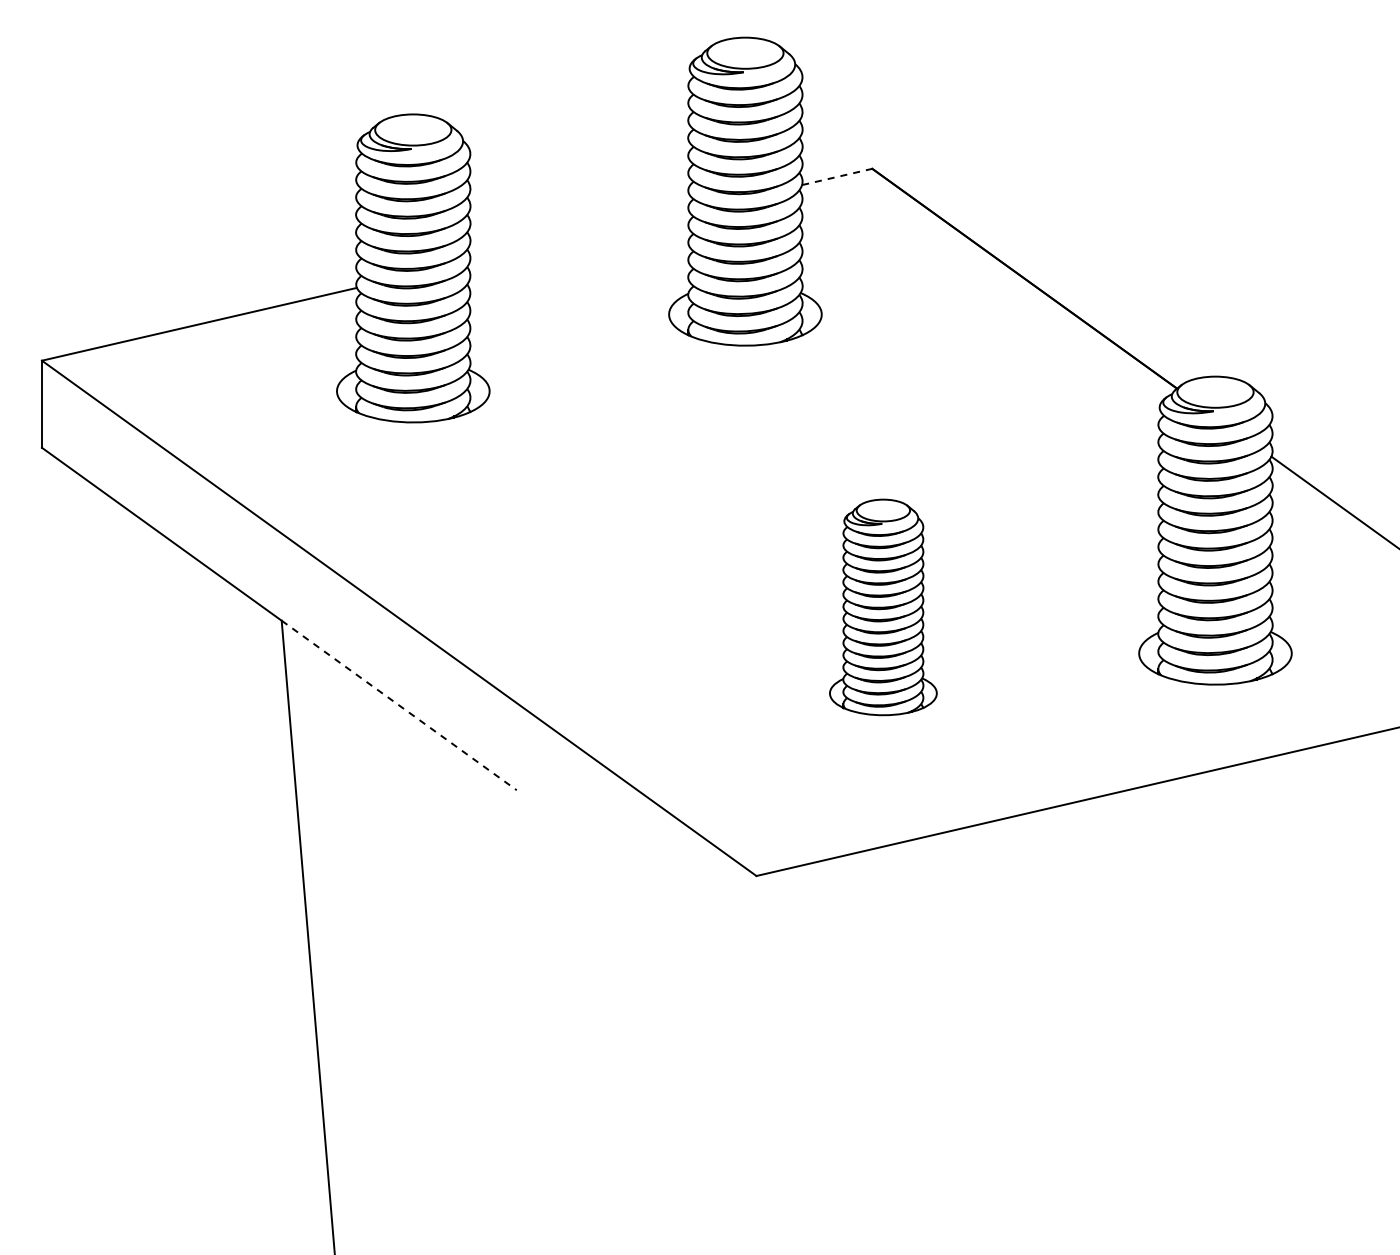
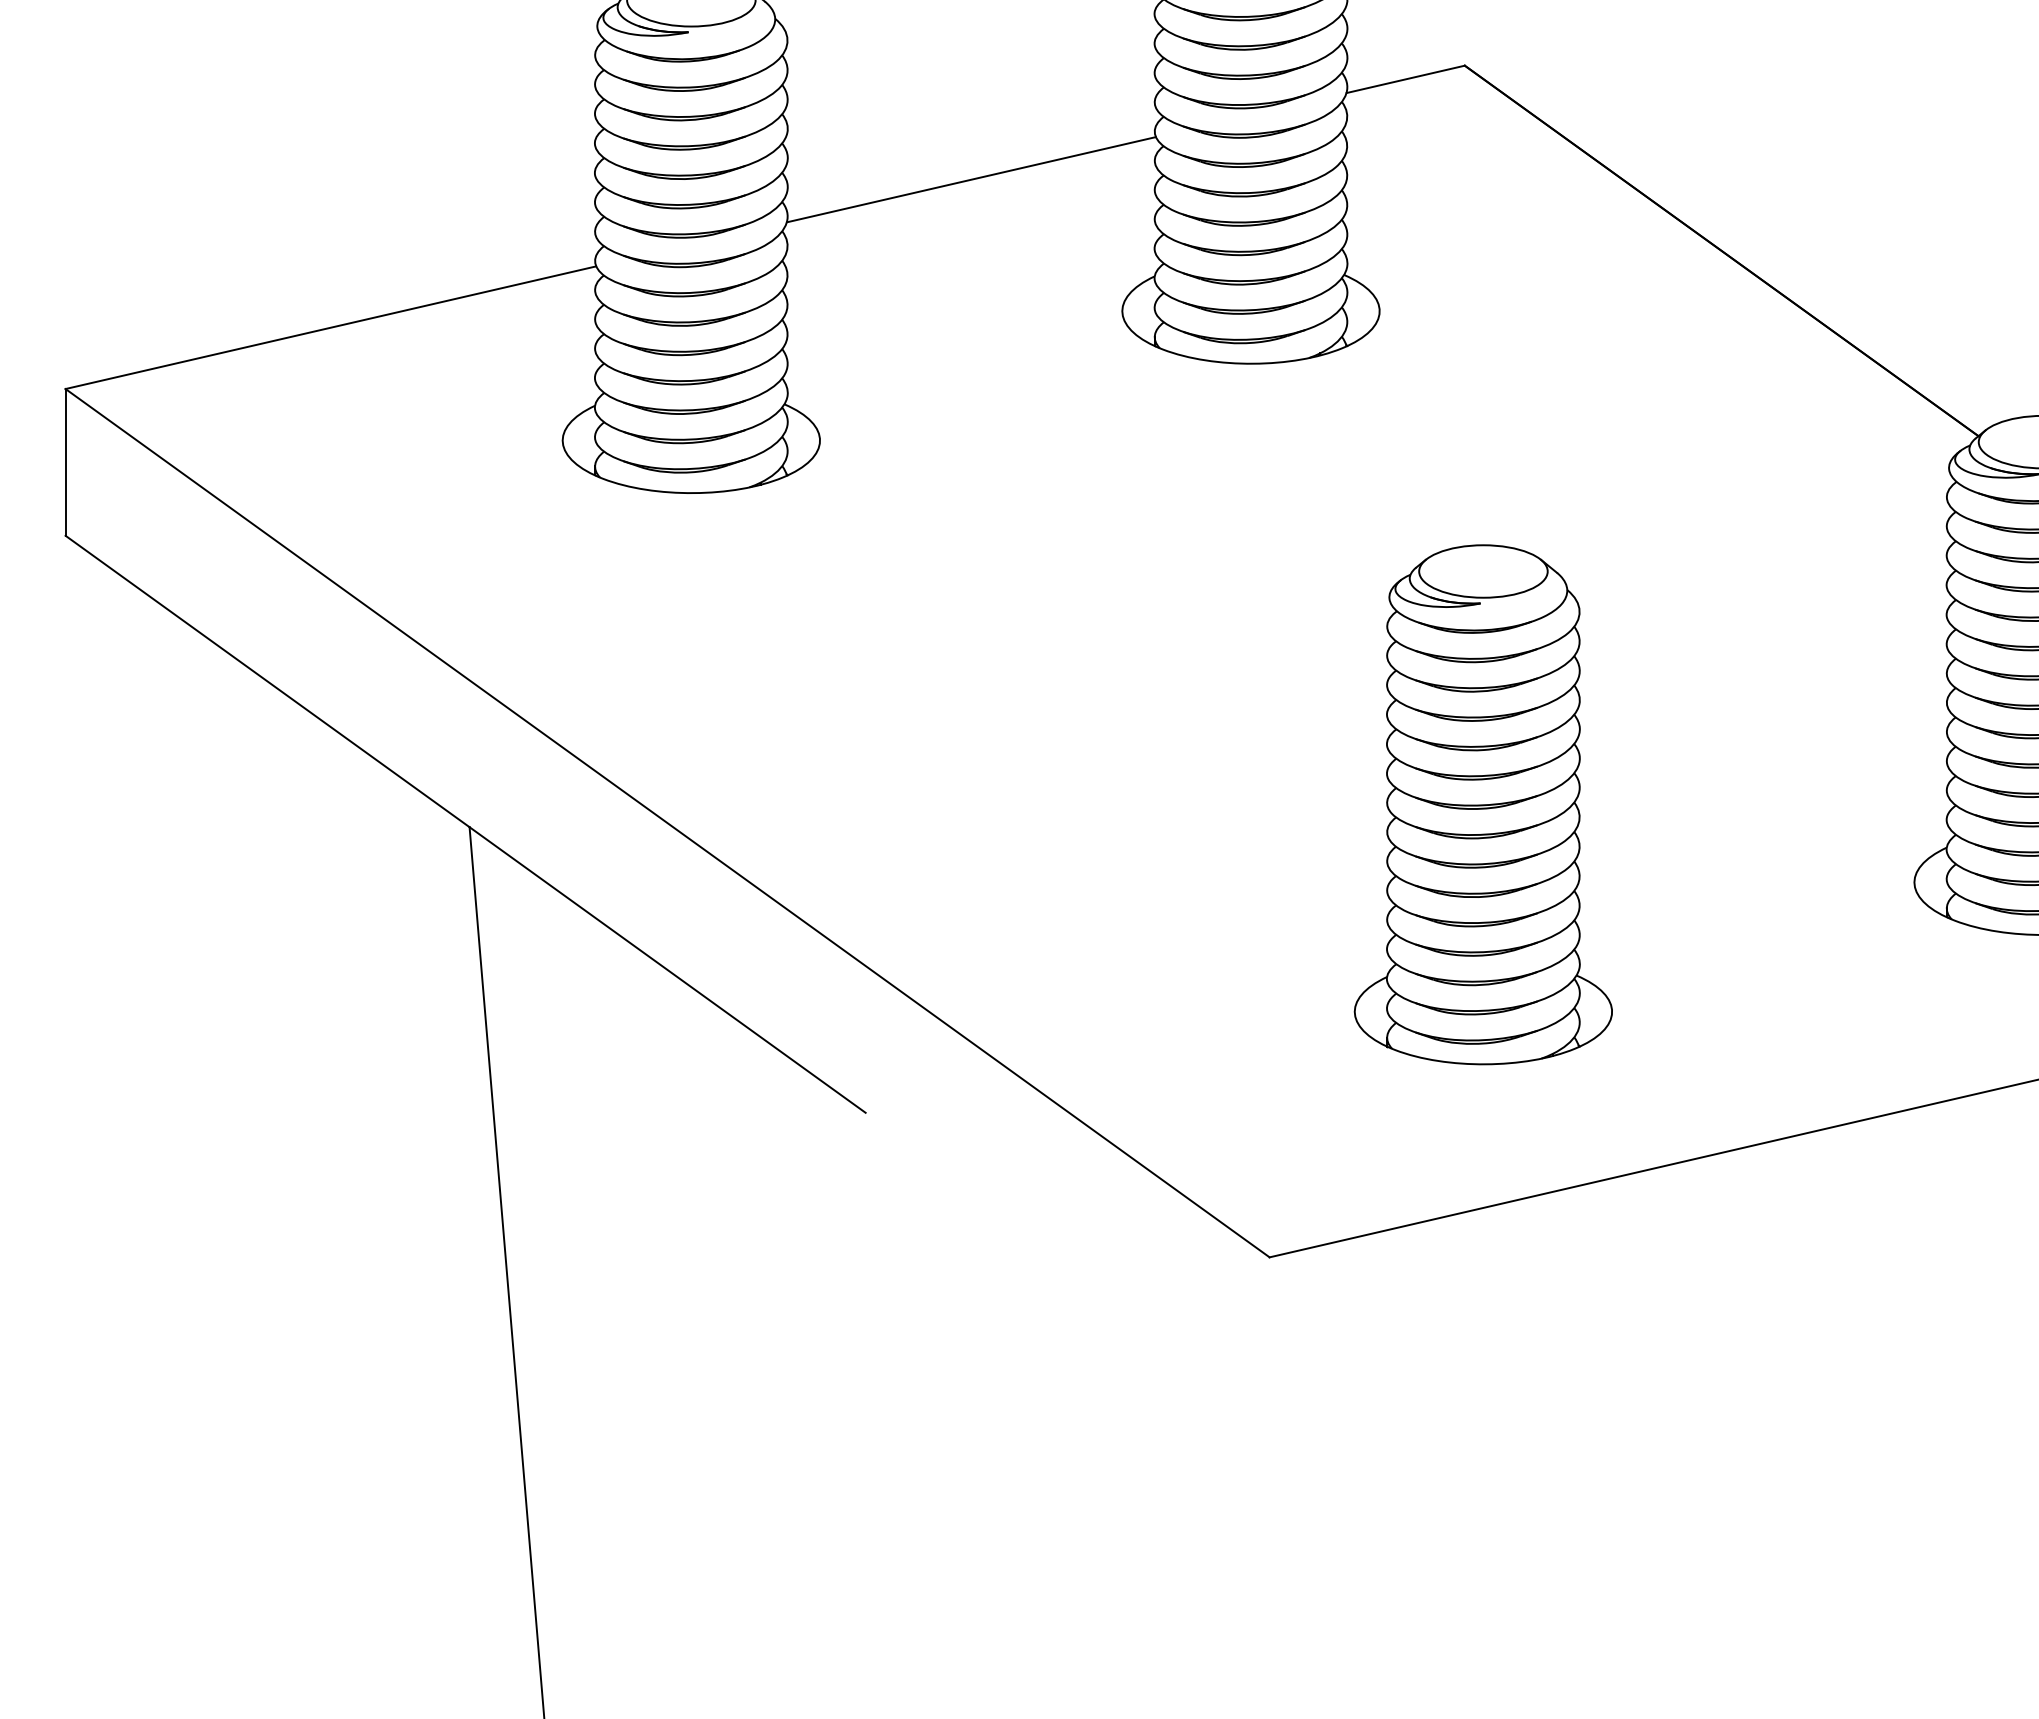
line: (837, 176) -> (1406, 78), dashed -> solid
line: (579, 236) -> (971, 179), added
part: (883, 607) -> (1483, 804), size x1.43
line: (399, 705) -> (668, 970), dashed -> solid

